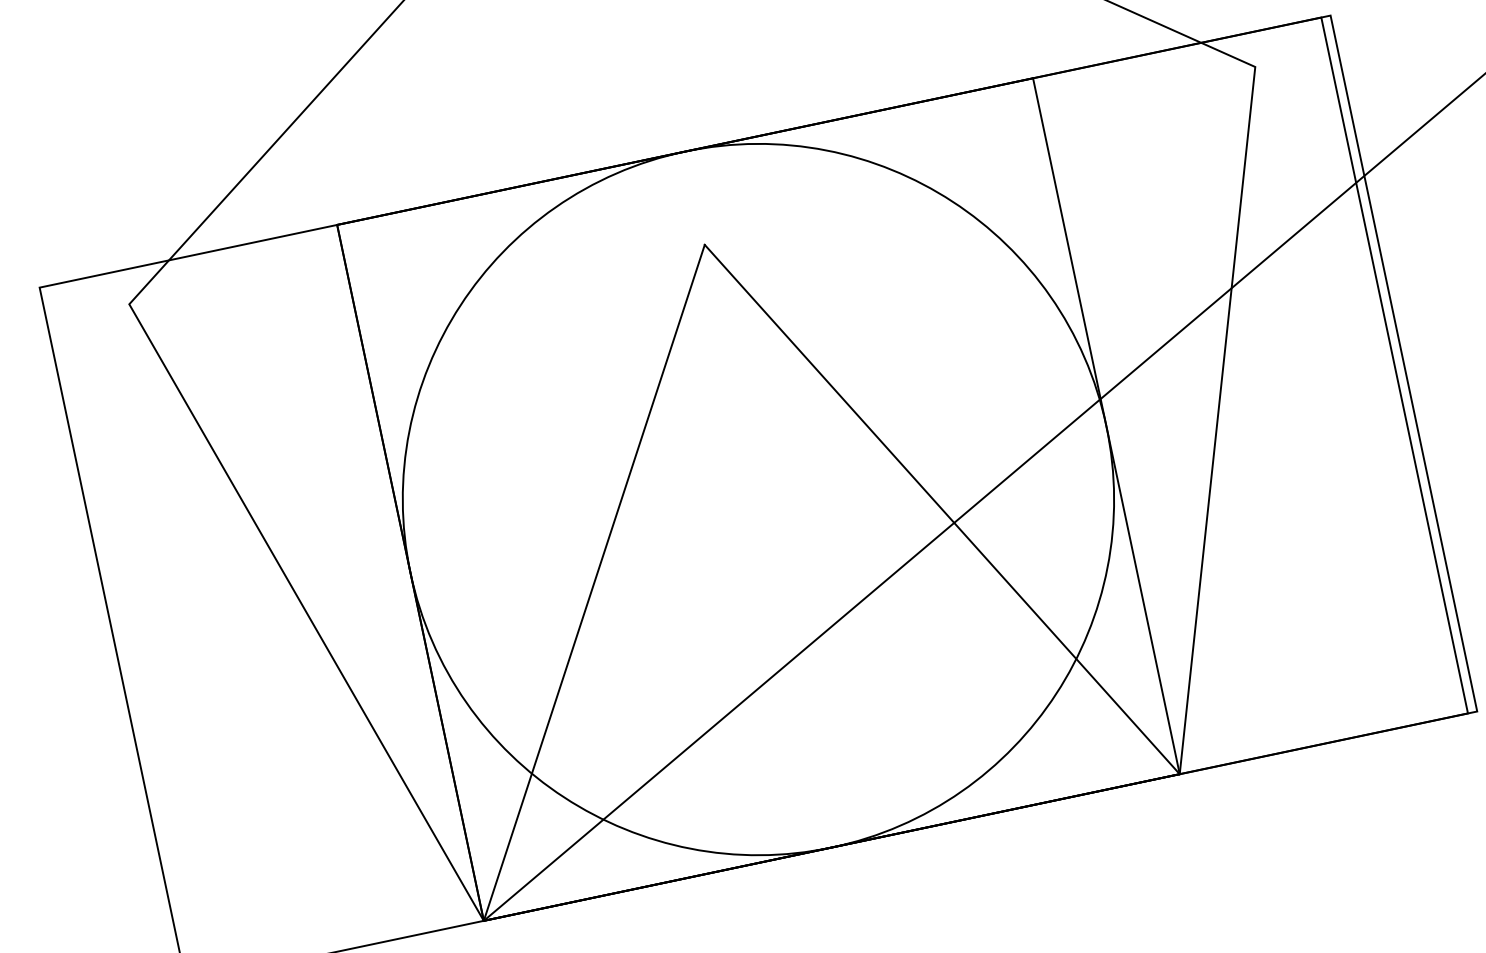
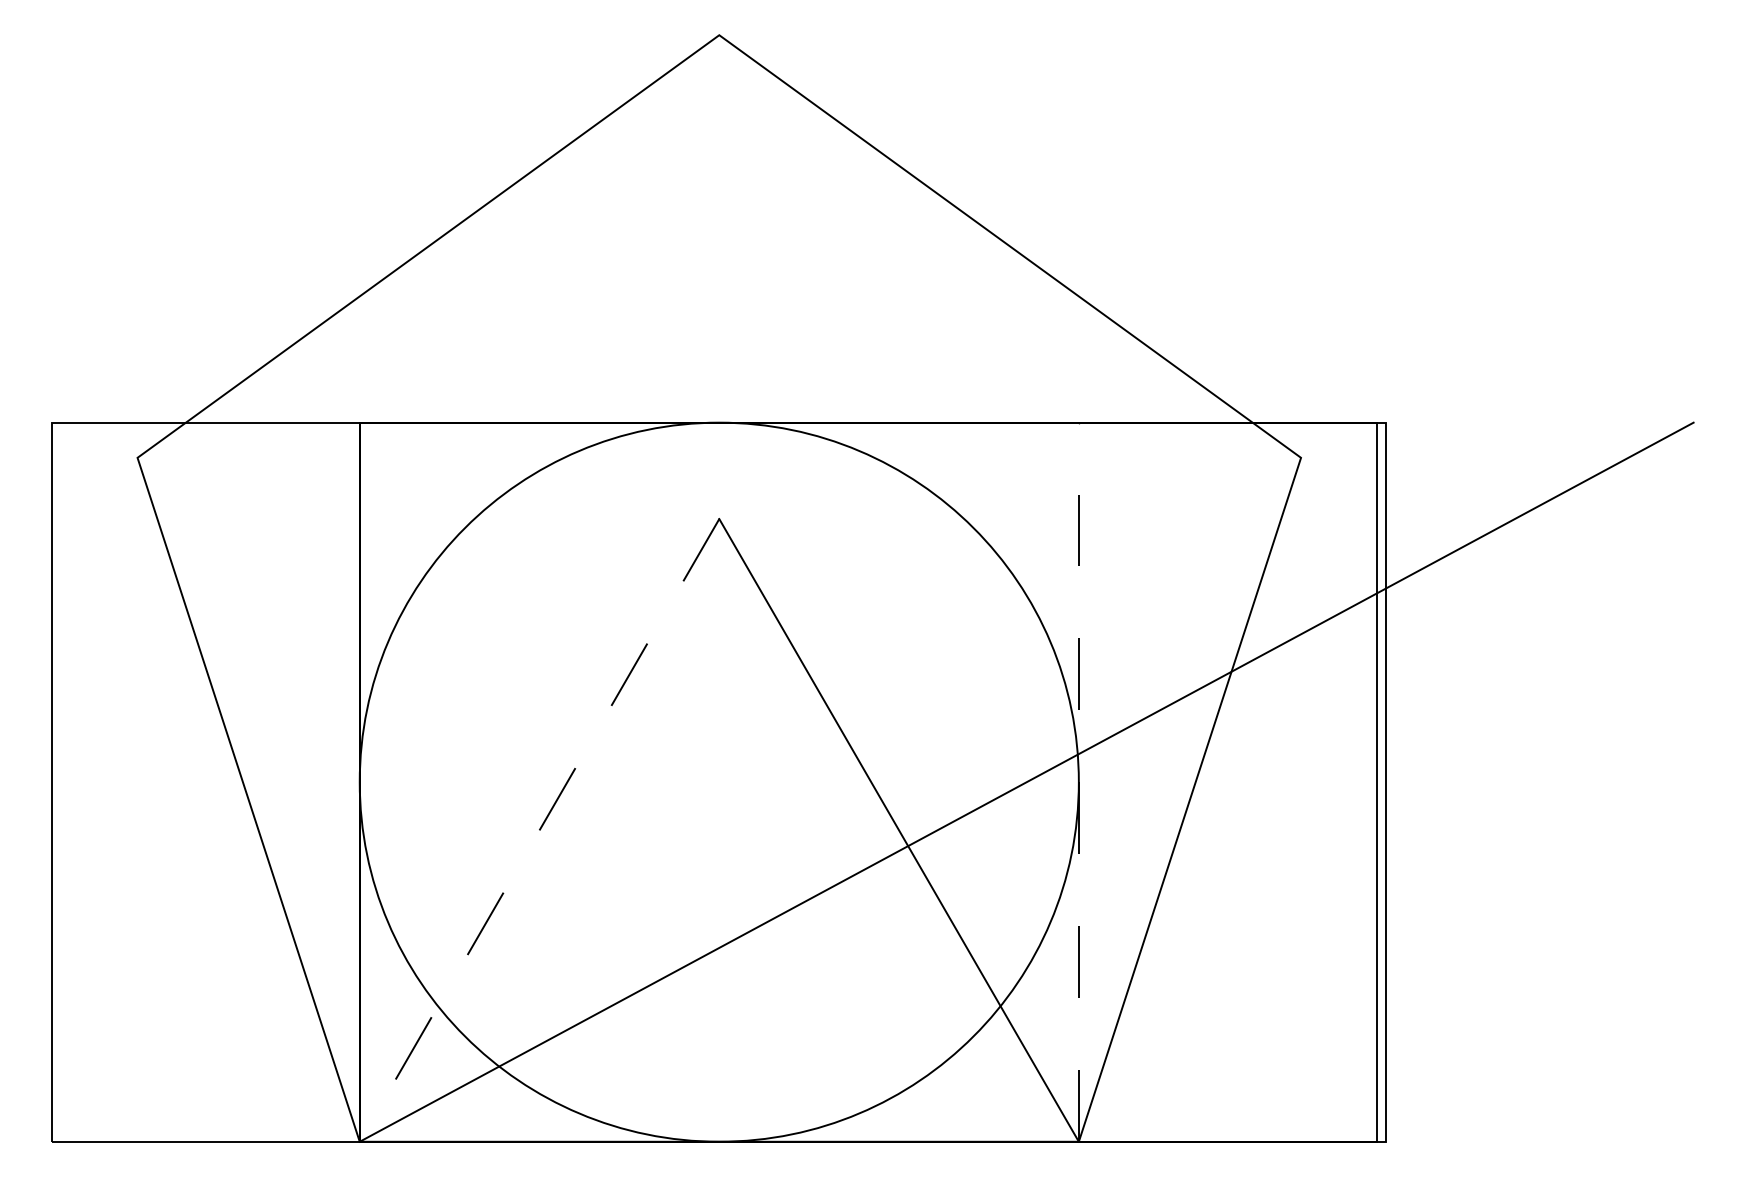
line: (1106, 426) -> (1078, 782), solid -> dashed
line: (594, 582) -> (539, 830), solid -> dashed

